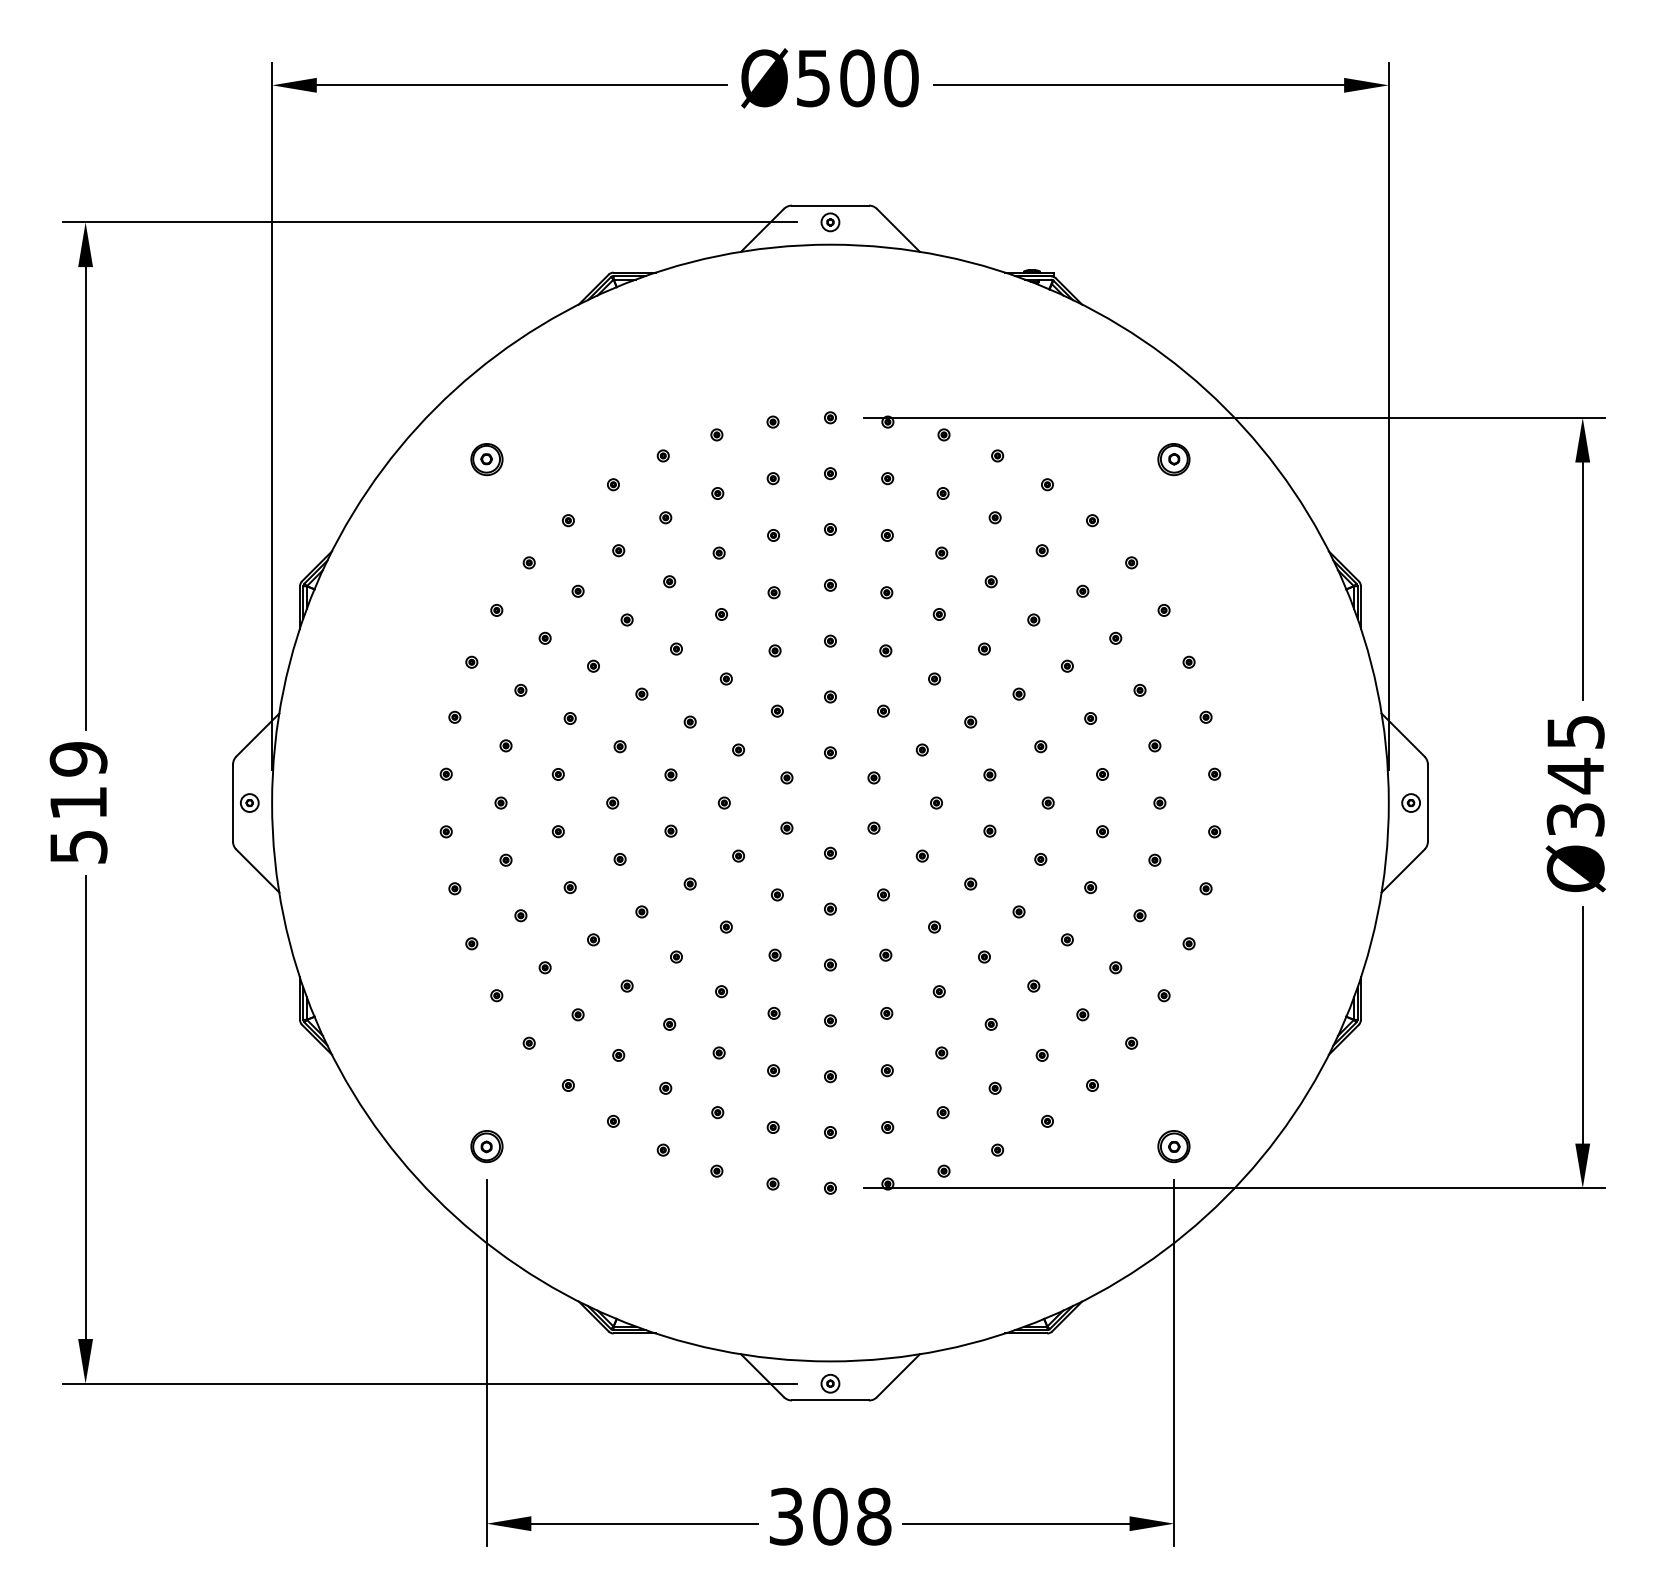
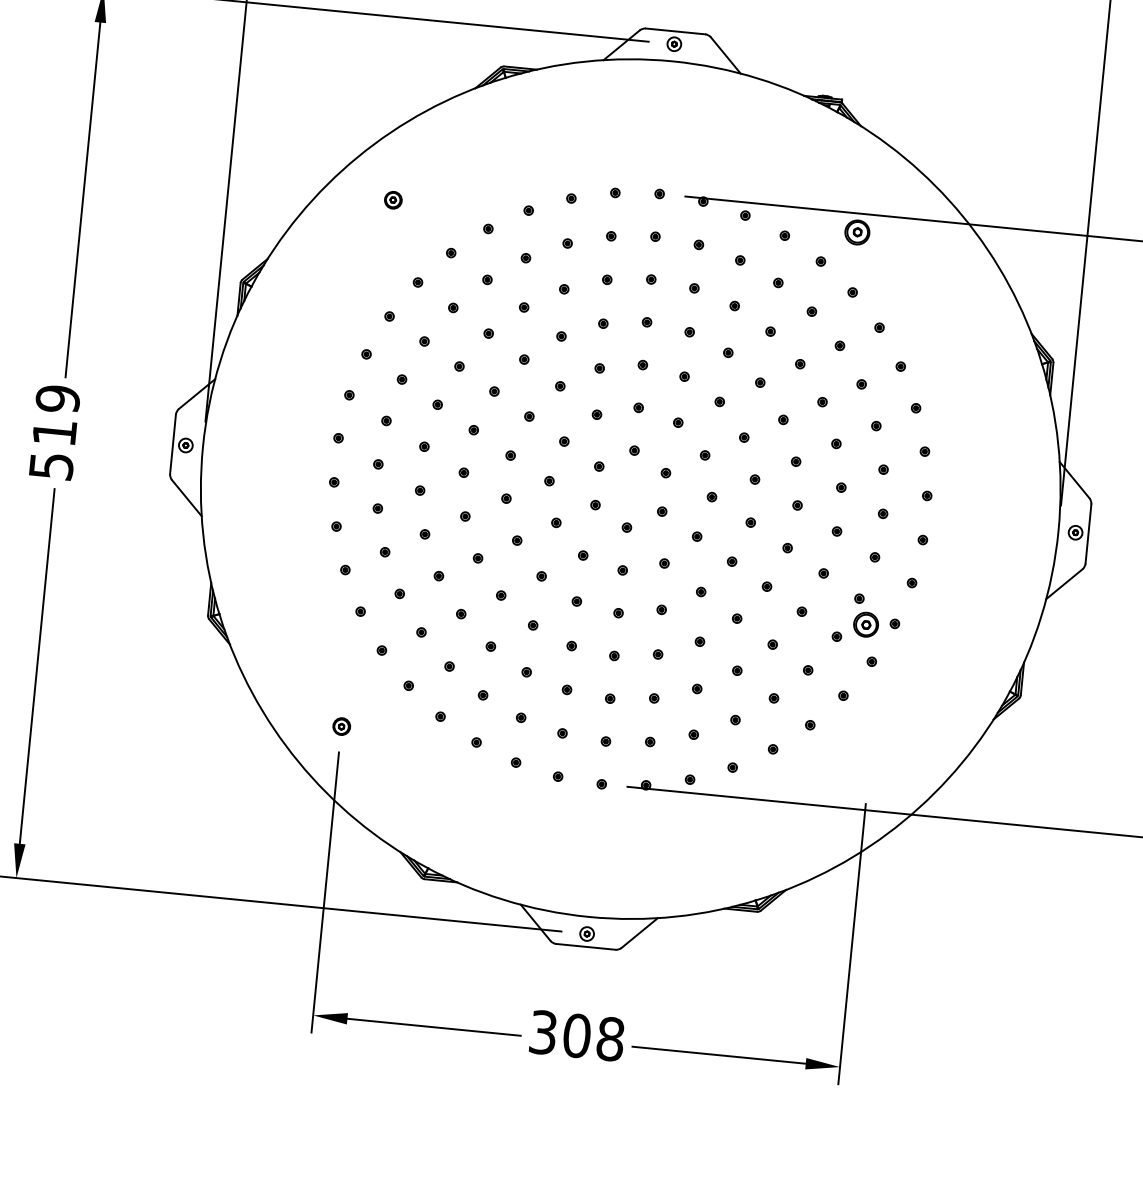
part: (486, 459) -> (393, 200), size x0.7
part: (1173, 459) -> (857, 232), moved
part: (486, 1146) -> (341, 726), size x0.7
part: (1173, 1146) -> (865, 624), moved

